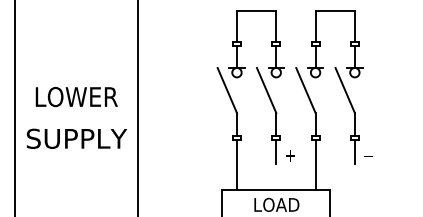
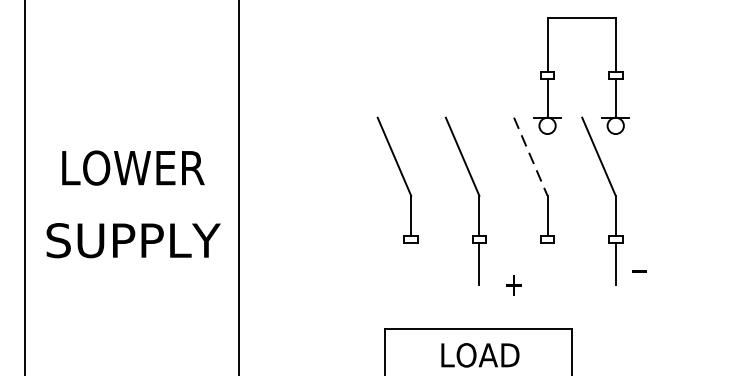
part: (241, 44) -> (419, 76), removed
line: (305, 90) -> (530, 156), solid -> dashed
text: (290, 155) -> (514, 285), moved
line: (236, 164) -> (410, 285), removed
line: (315, 164) -> (547, 285), removed

